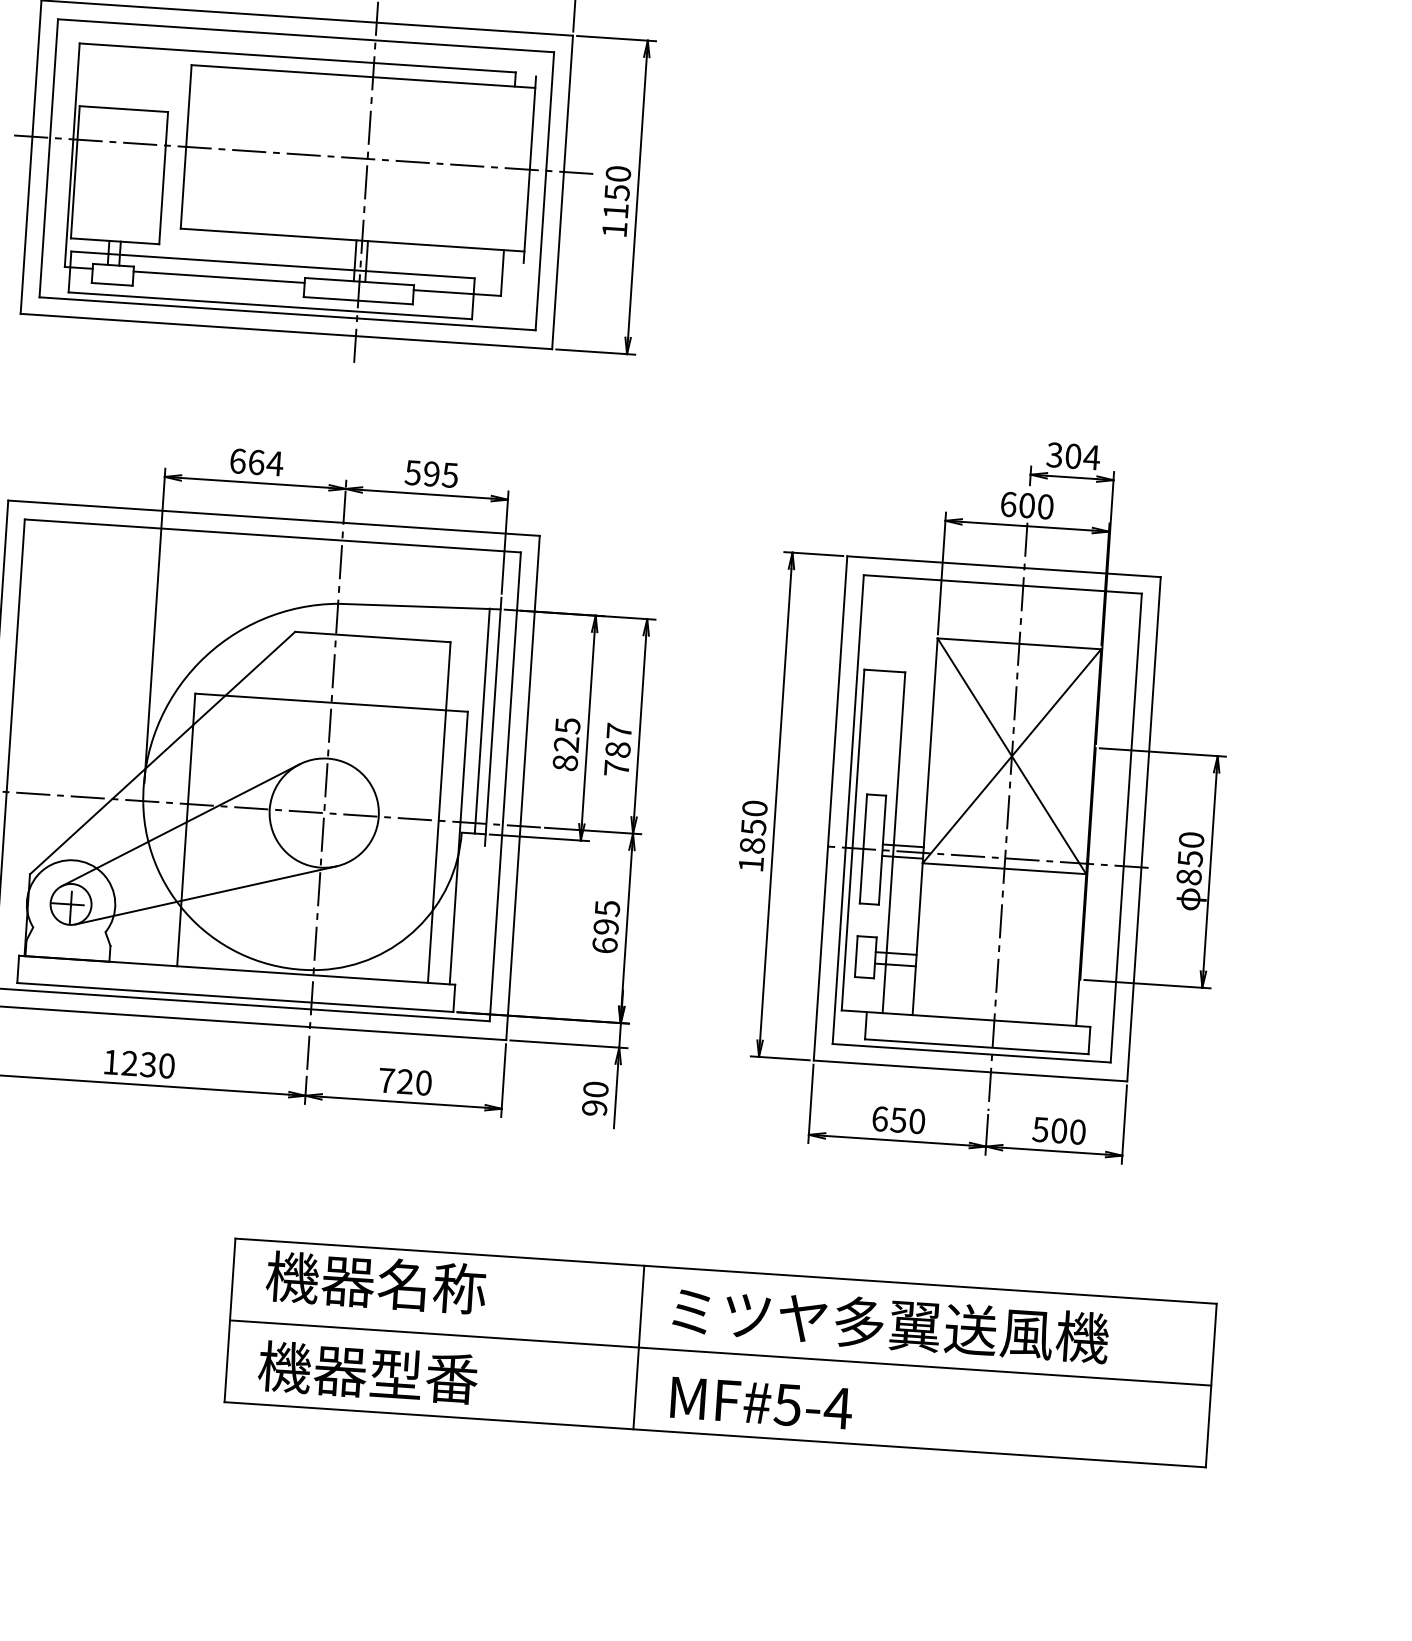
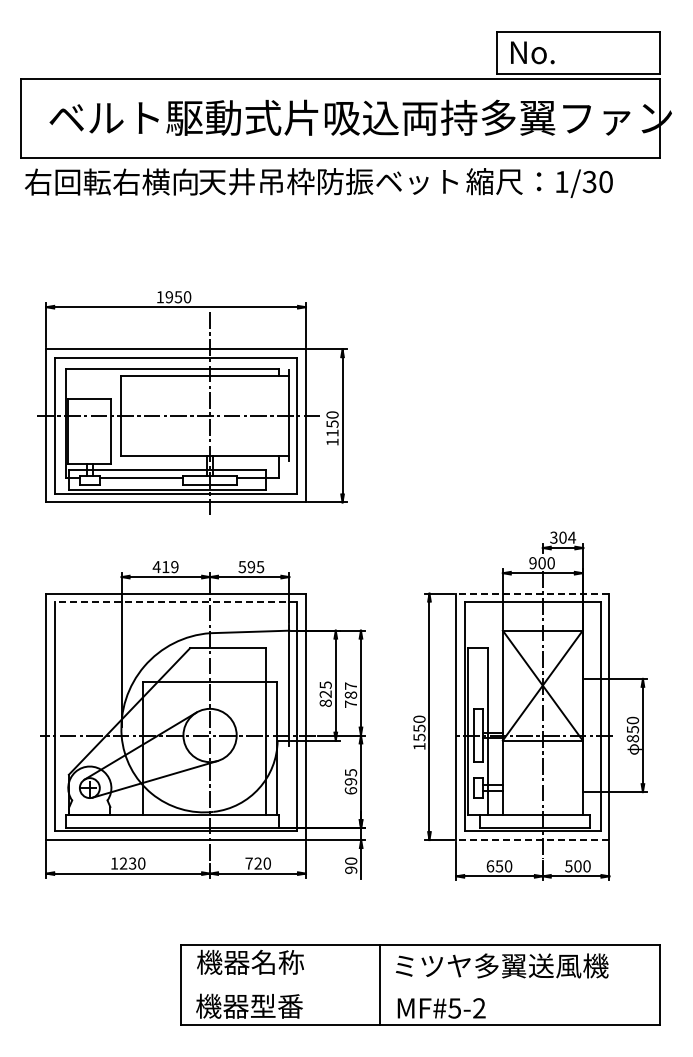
text: (255, 461) -> (165, 566), 664 -> 419
text: (1007, 504) -> (532, 563), 600 -> 900
line: (271, 536) -> (175, 602), solid -> dashed
line: (1003, 566) -> (532, 593), solid -> dashed
line: (483, 720) -> (284, 685), removed
text: (752, 845) -> (419, 737), 1850 -> 1550
line: (969, 1071) -> (532, 840), solid -> dashed
line: (720, 1353) -> (420, 985), removed
text: (838, 1408) -> (479, 1008), MF#5-4 -> MF#5-2

